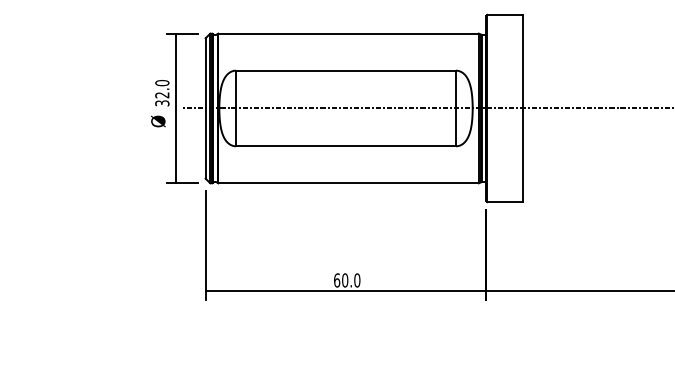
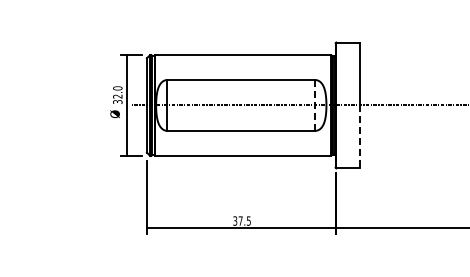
line: (456, 107) -> (315, 104), solid -> dashed
line: (523, 156) -> (360, 137), solid -> dashed
text: (346, 279) -> (241, 220), 60.0 -> 37.5

